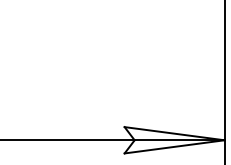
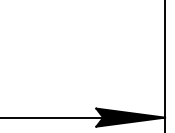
fill: (174, 140) -> (130, 117), added

